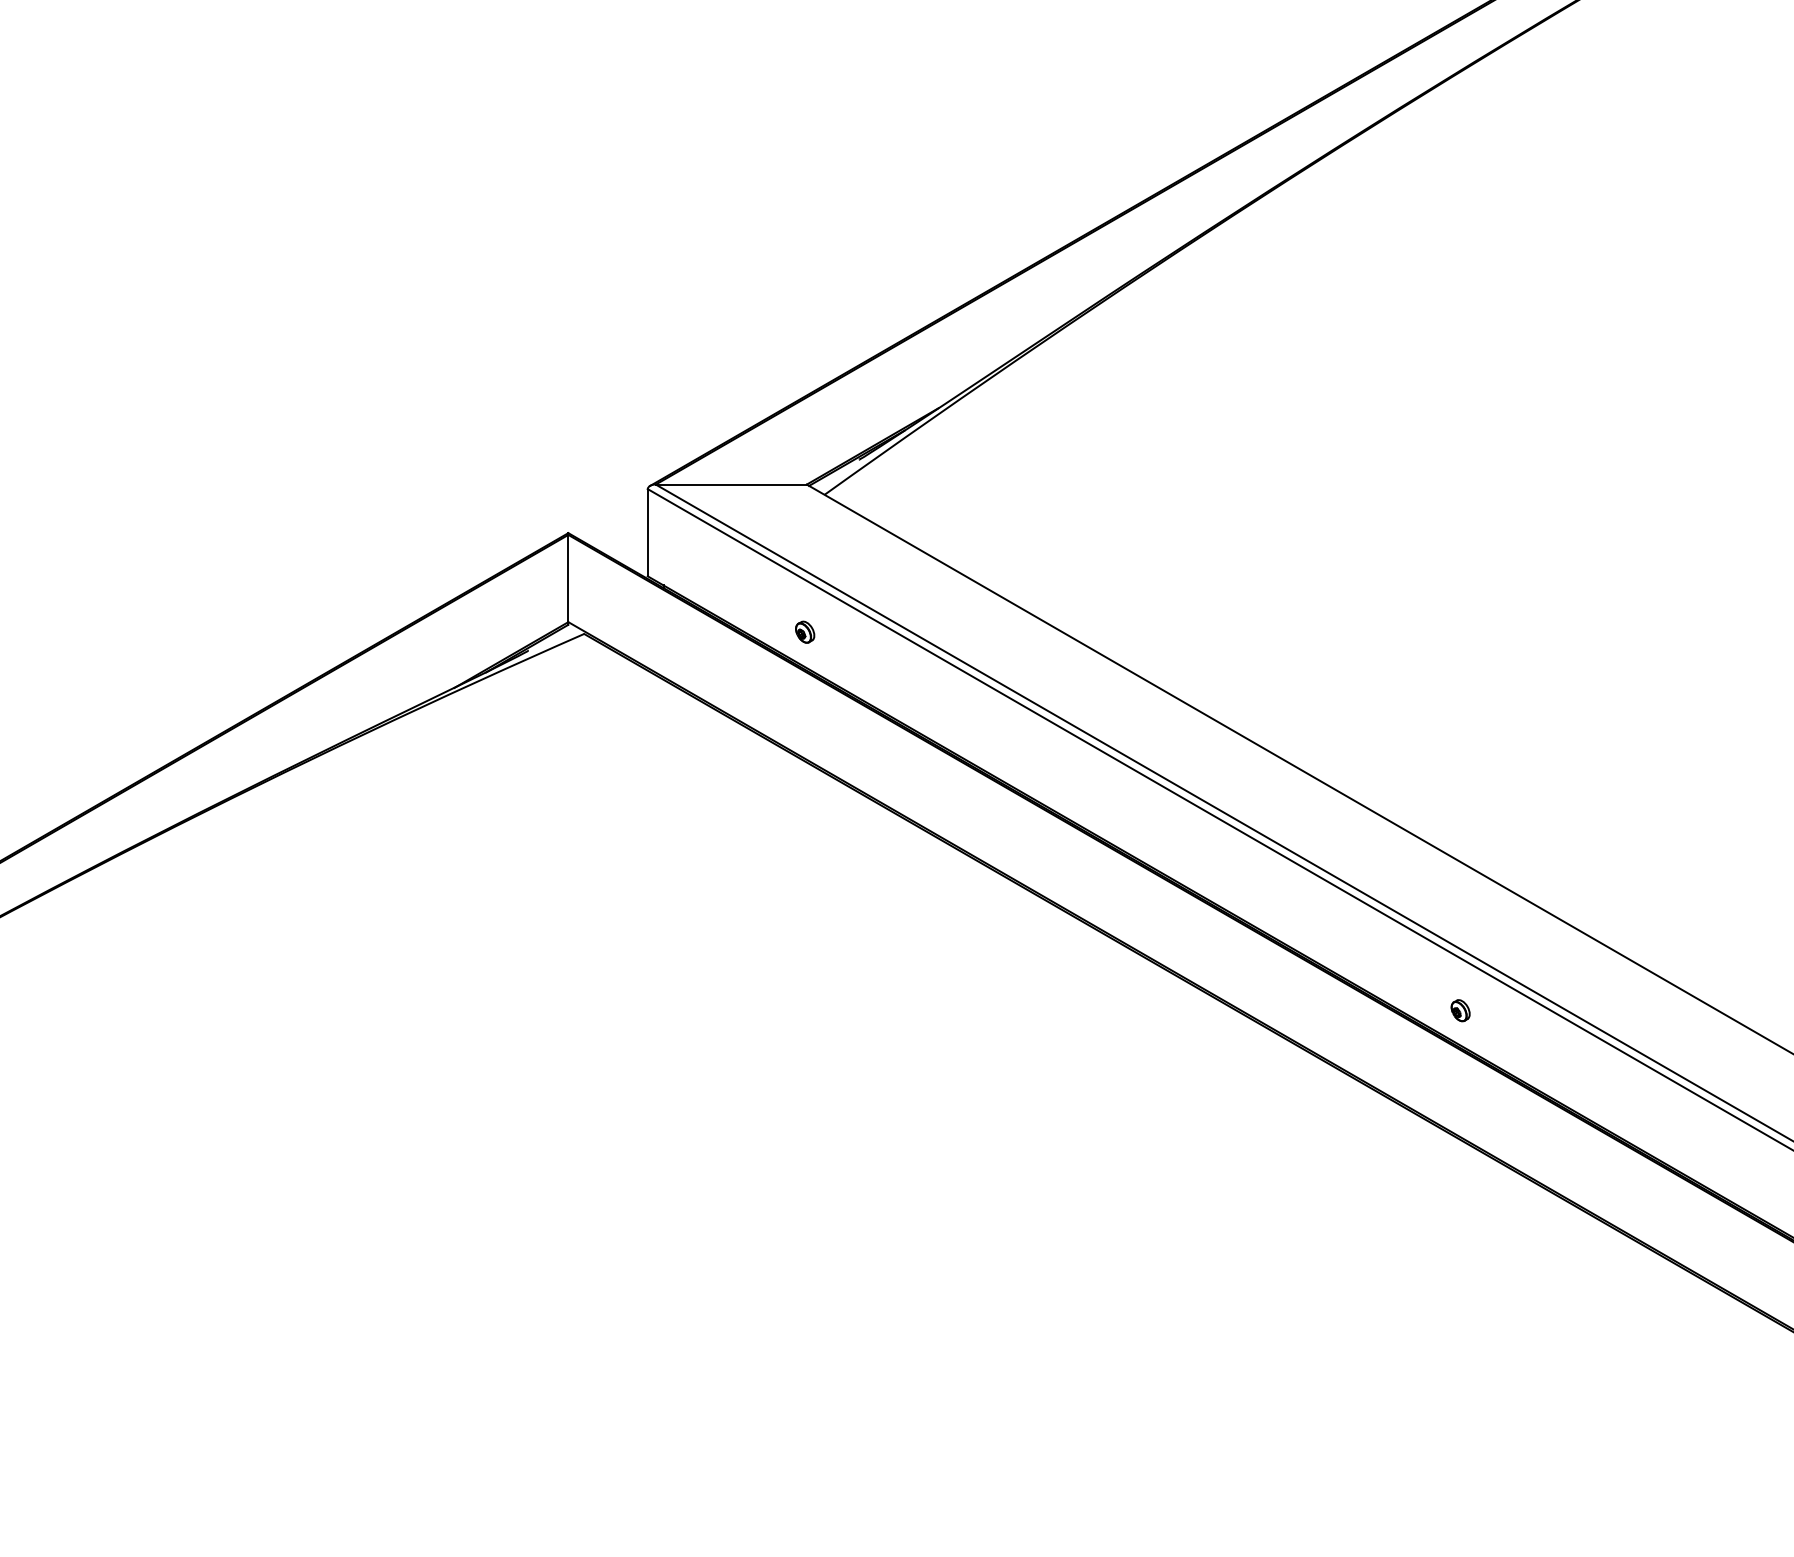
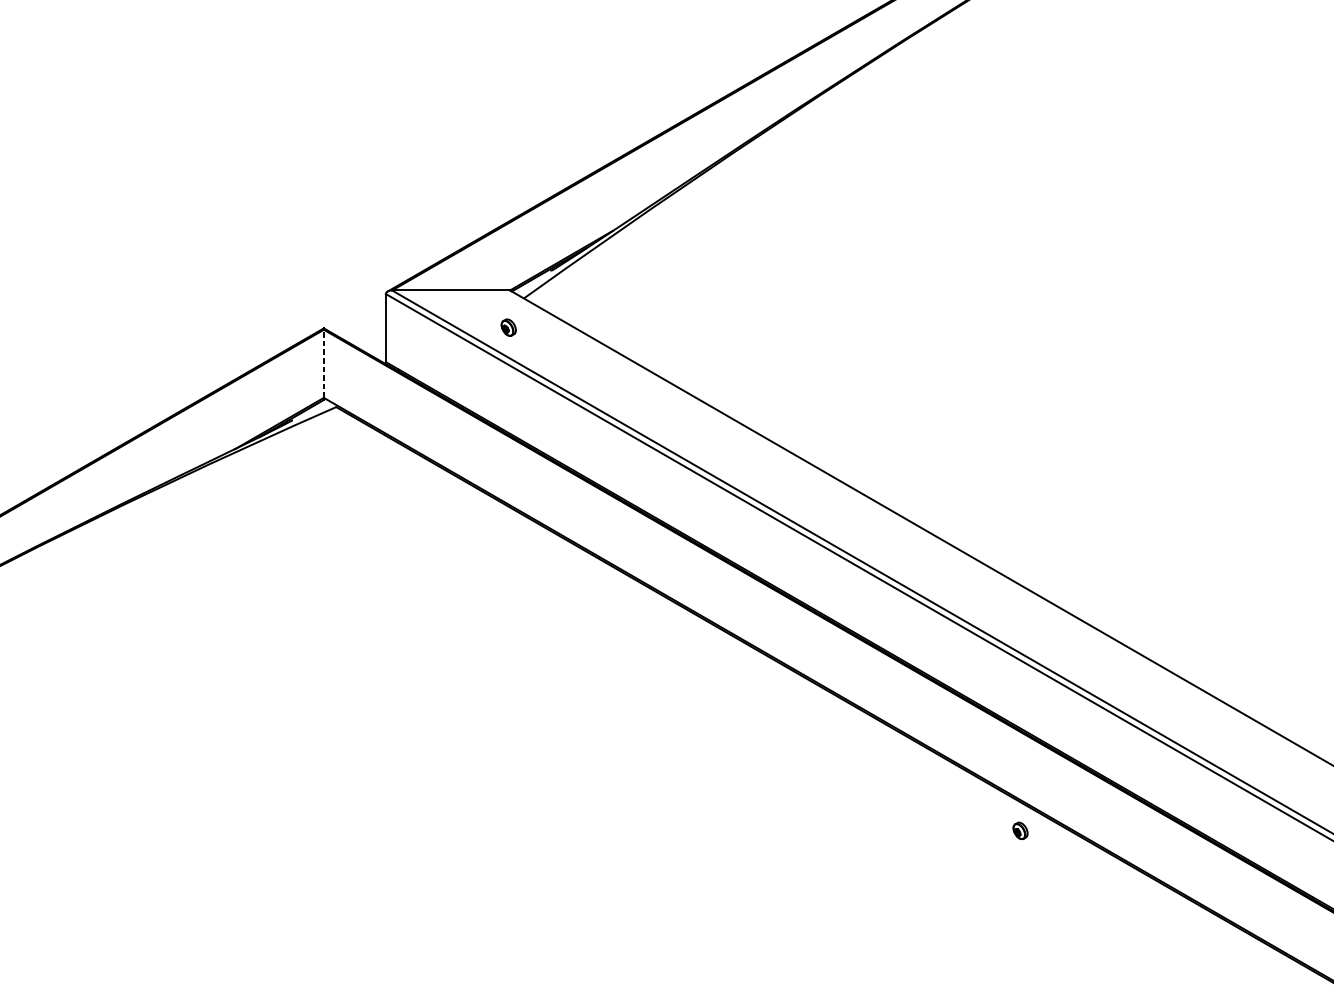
line: (568, 578) -> (323, 363), solid -> dashed
part: (805, 631) -> (509, 327), moved
part: (1460, 1010) -> (1020, 830), moved

